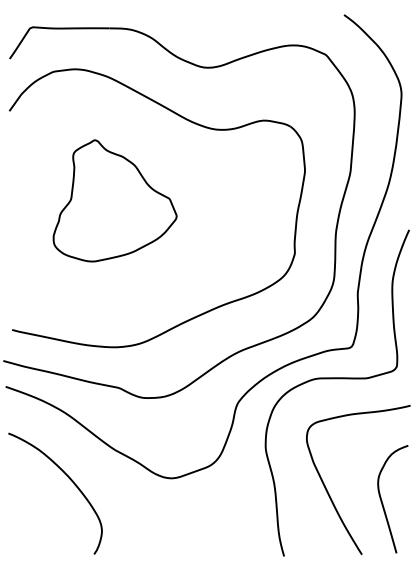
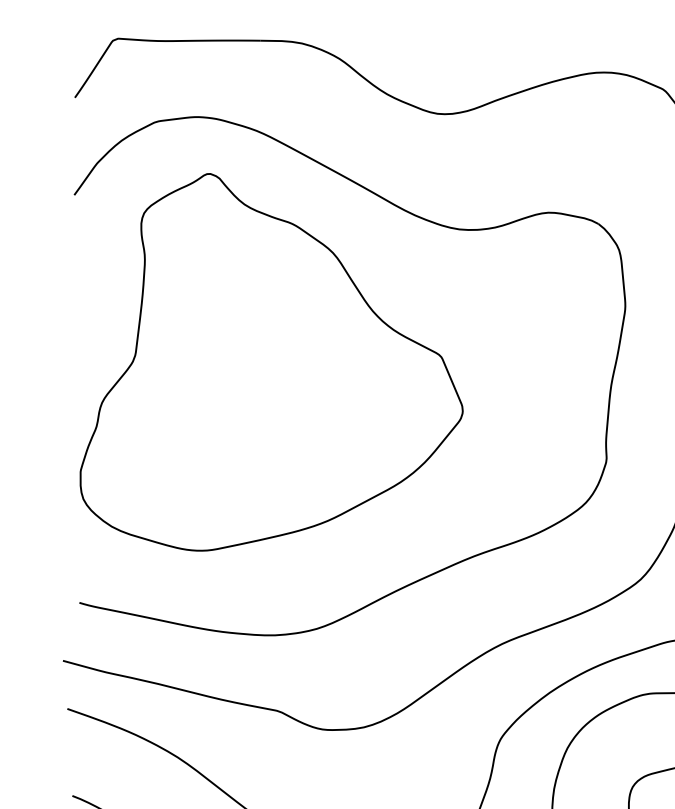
part: (114, 200) -> (270, 361), size x1.67

